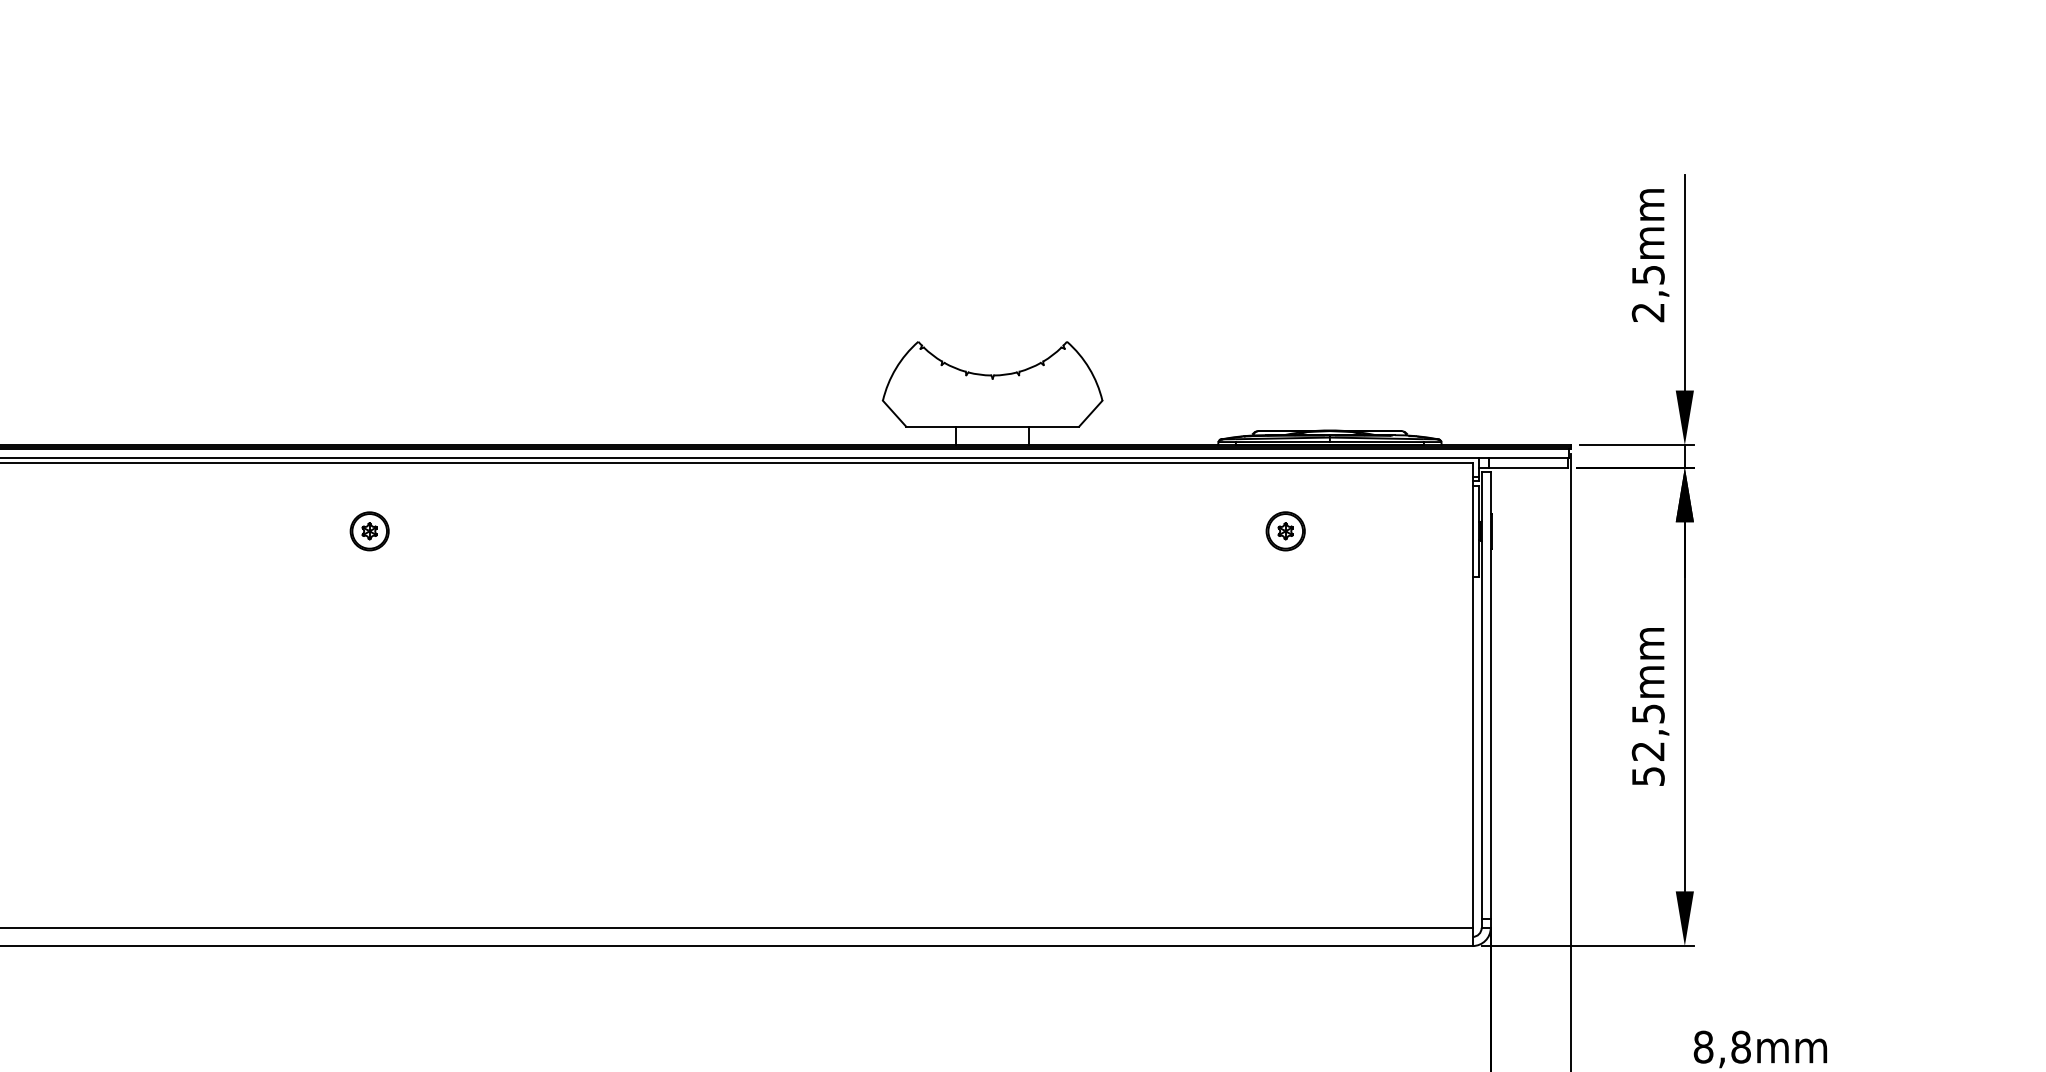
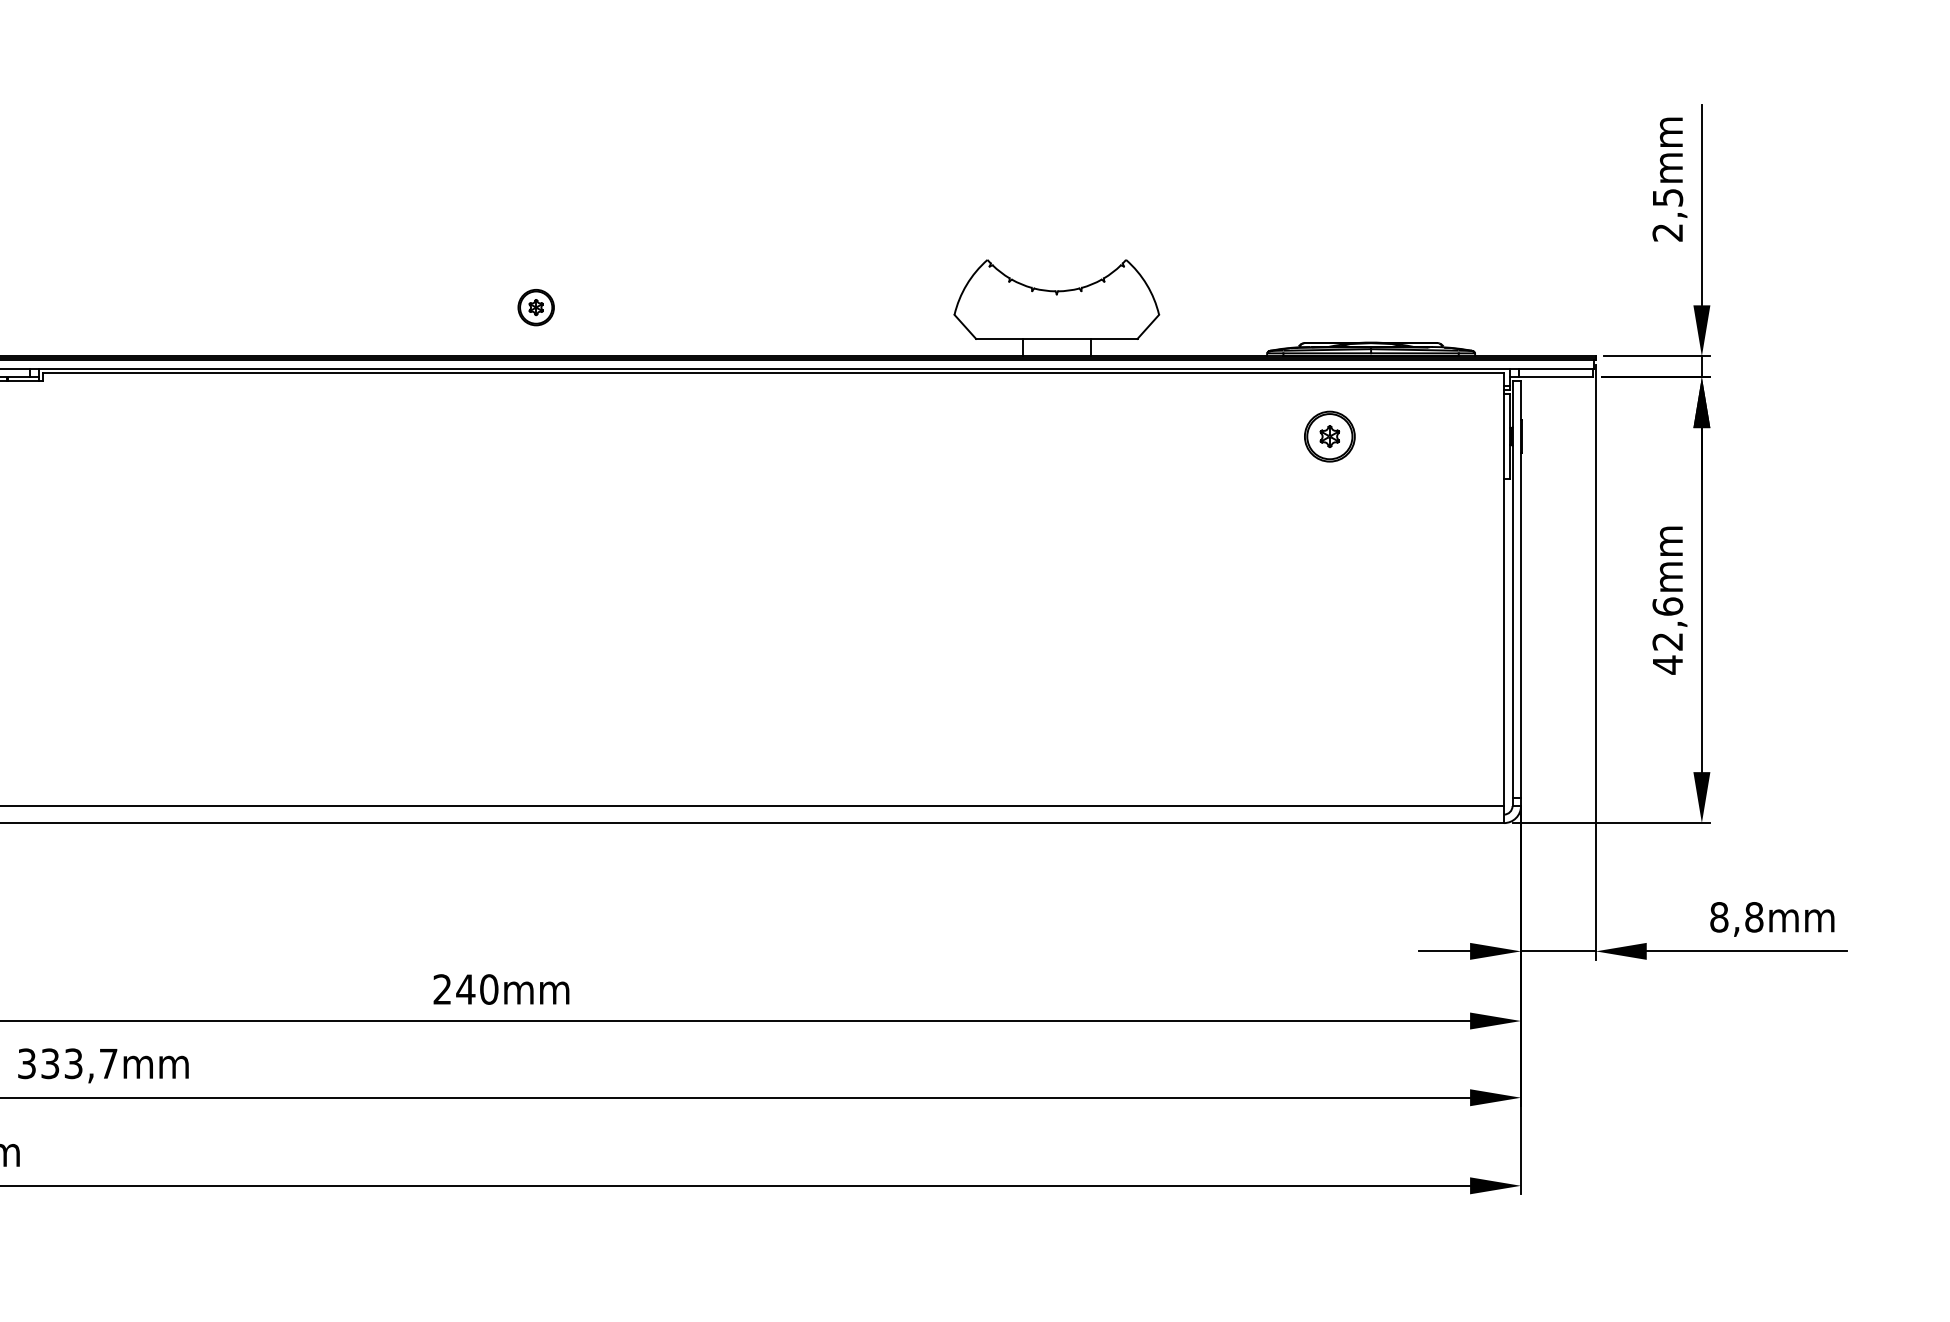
part: (368, 531) -> (535, 307), moved
part: (1285, 531) -> (1329, 436), size x1.4
text: (1647, 744) -> (1667, 635), 52,5mm -> 42,6mm

